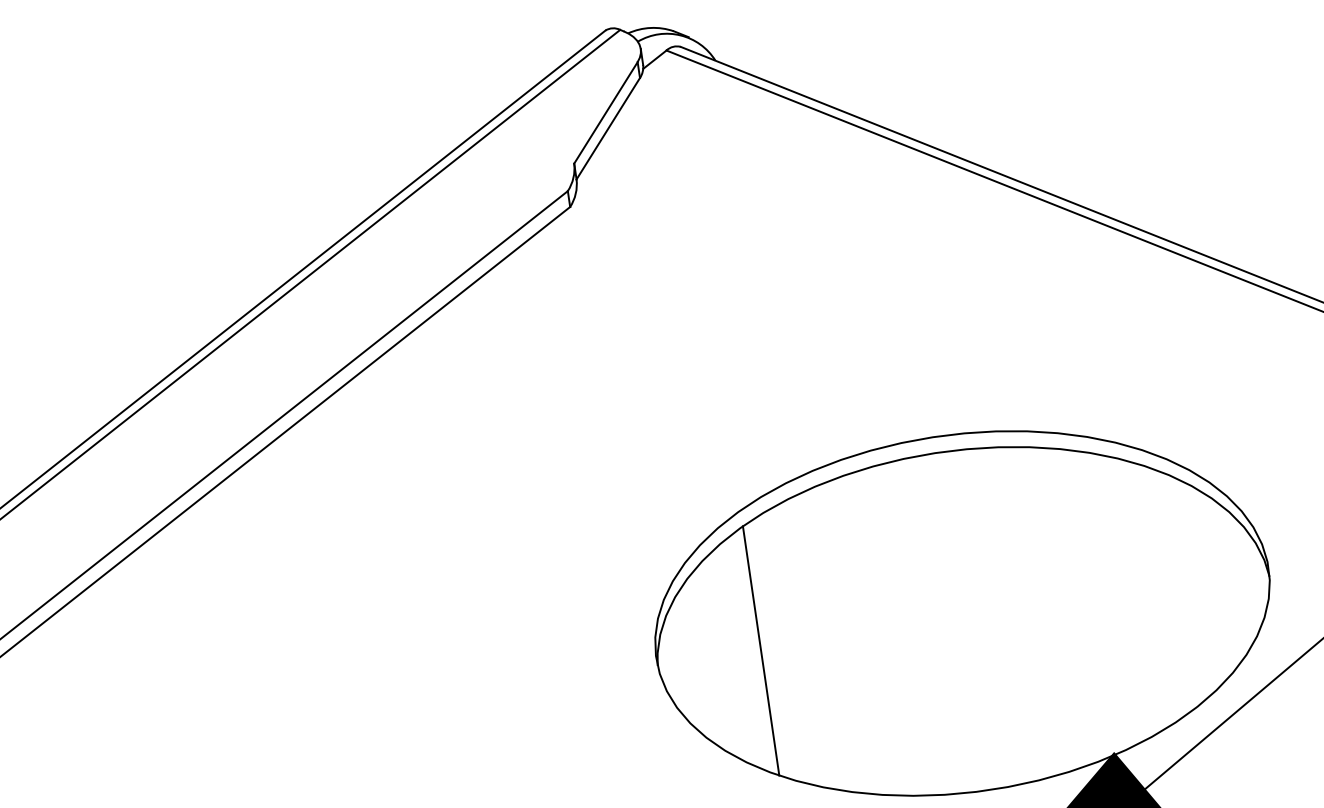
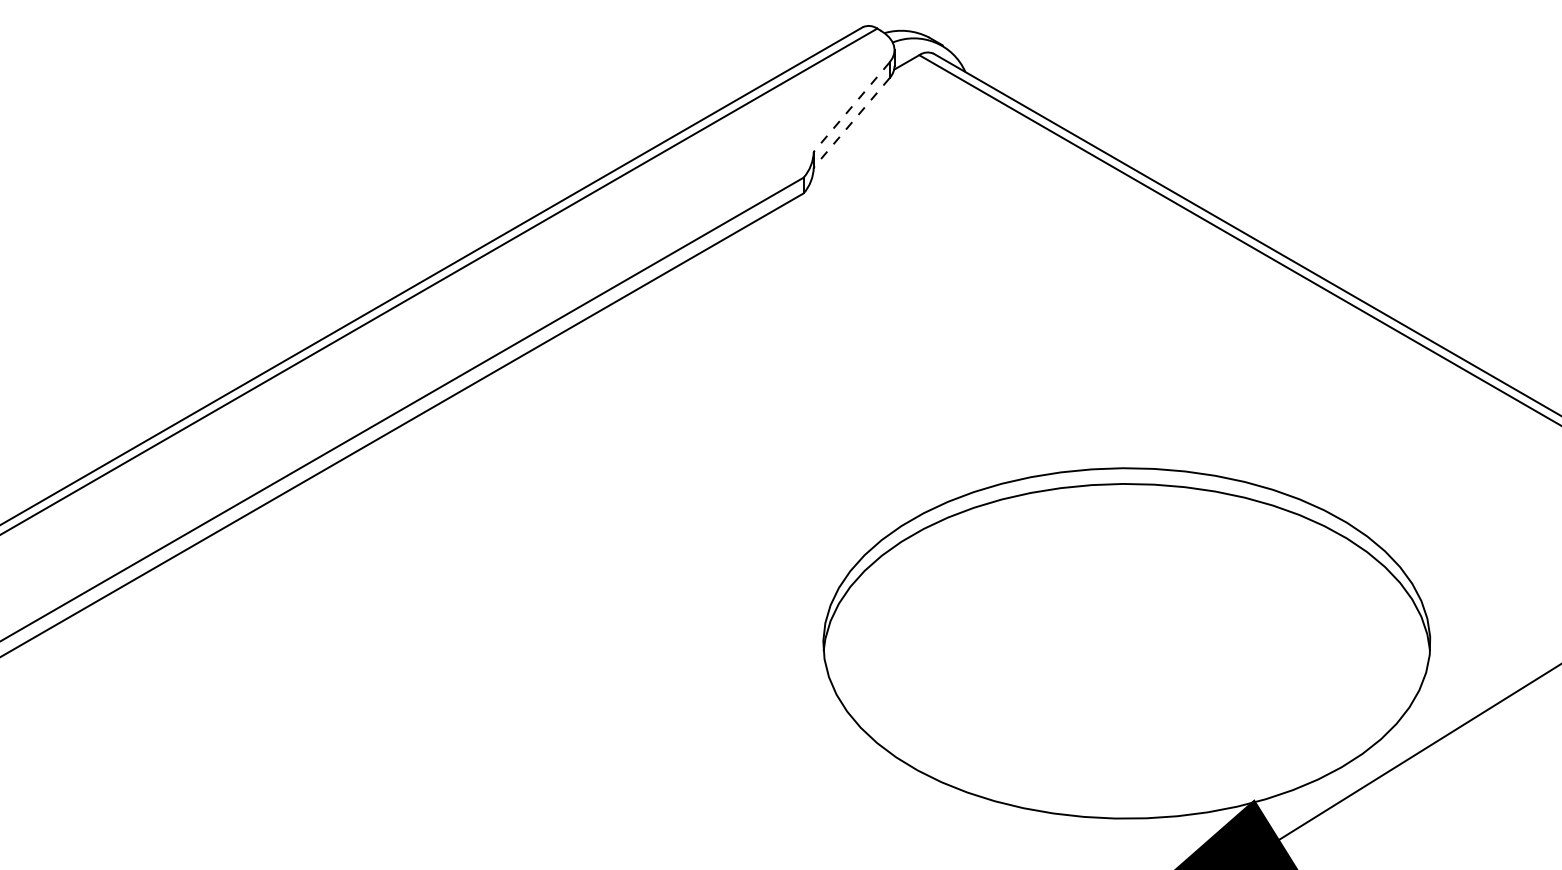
line: (605, 113) -> (851, 107), solid -> dashed
line: (608, 128) -> (851, 122), solid -> dashed
line: (761, 650) -> (926, 650), removed

